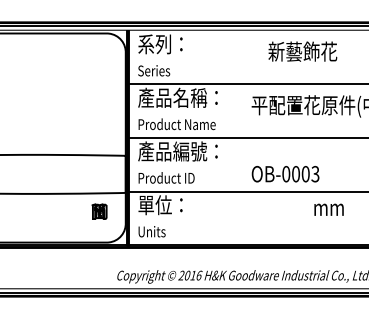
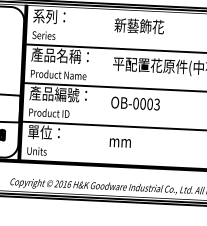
text: (302, 51) -> (139, 26), moved
text: (285, 174) -> (135, 103), moved
text: (328, 209) -> (119, 142), moved

